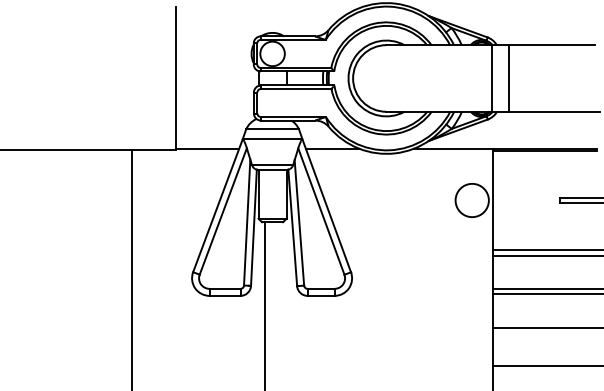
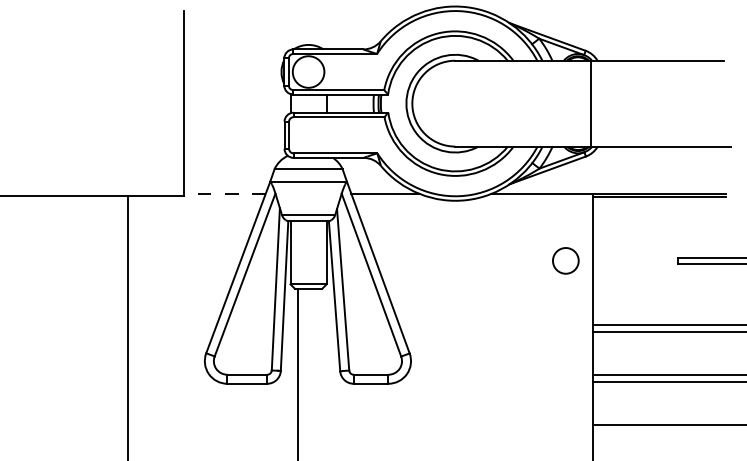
line: (509, 78) -> (613, 103), removed
line: (207, 148) -> (224, 193), solid -> dashed
circle: (471, 200) -> (564, 260), size x0.6

